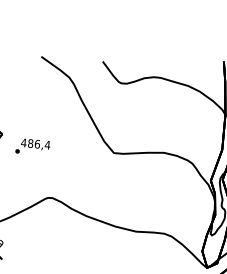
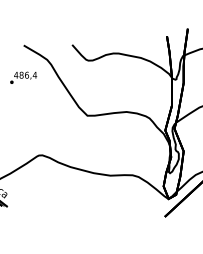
text: (32, 146) -> (23, 77), moved

